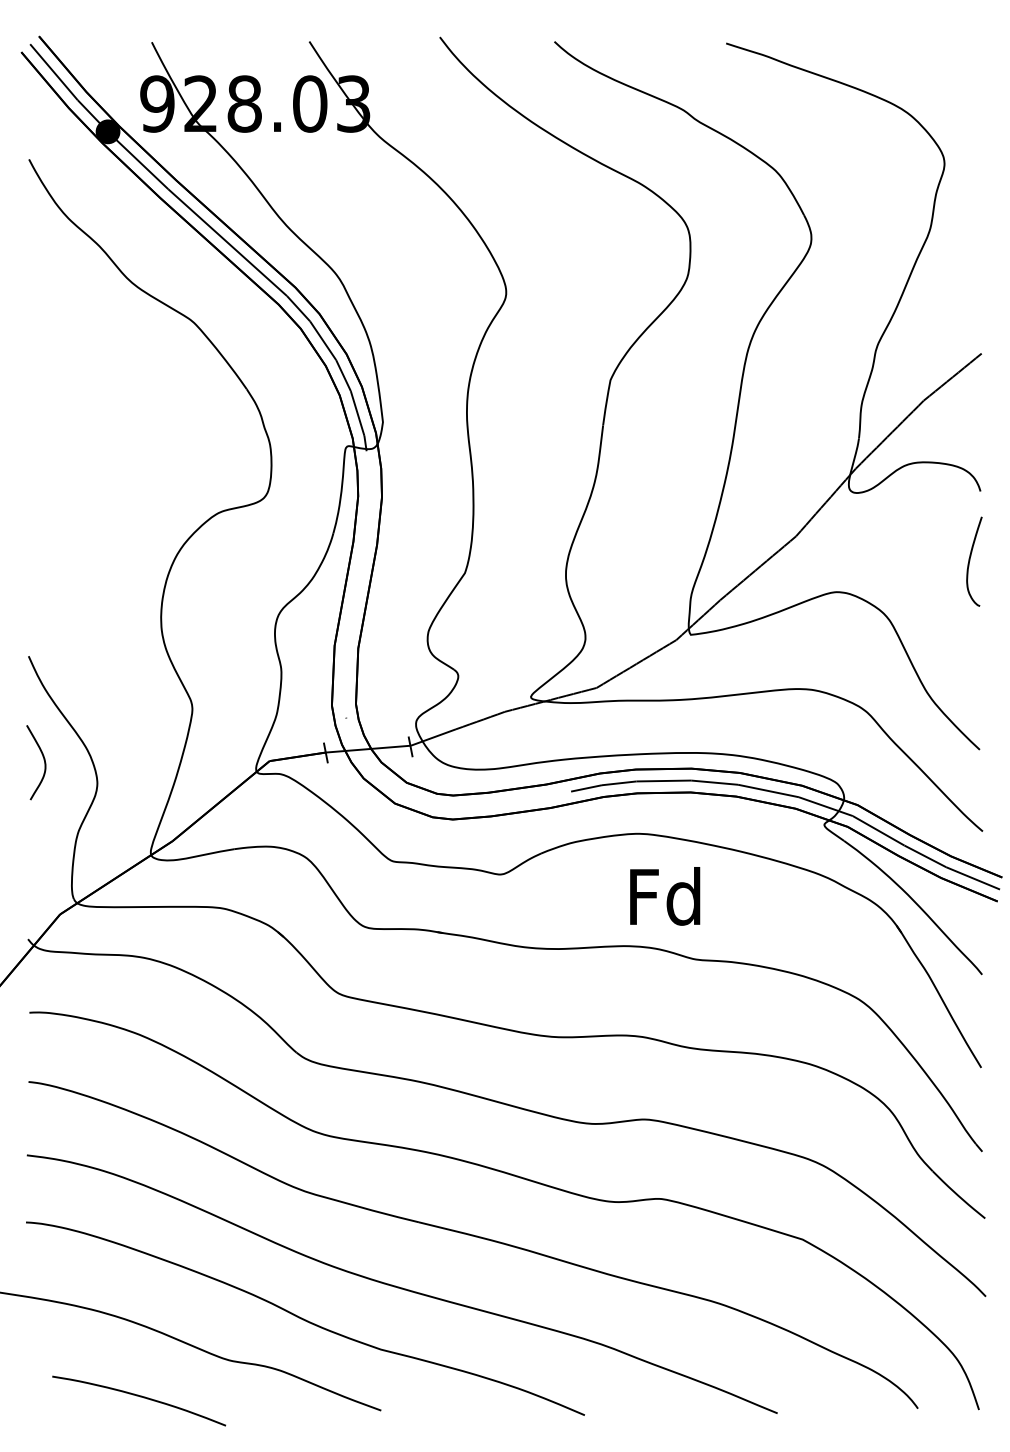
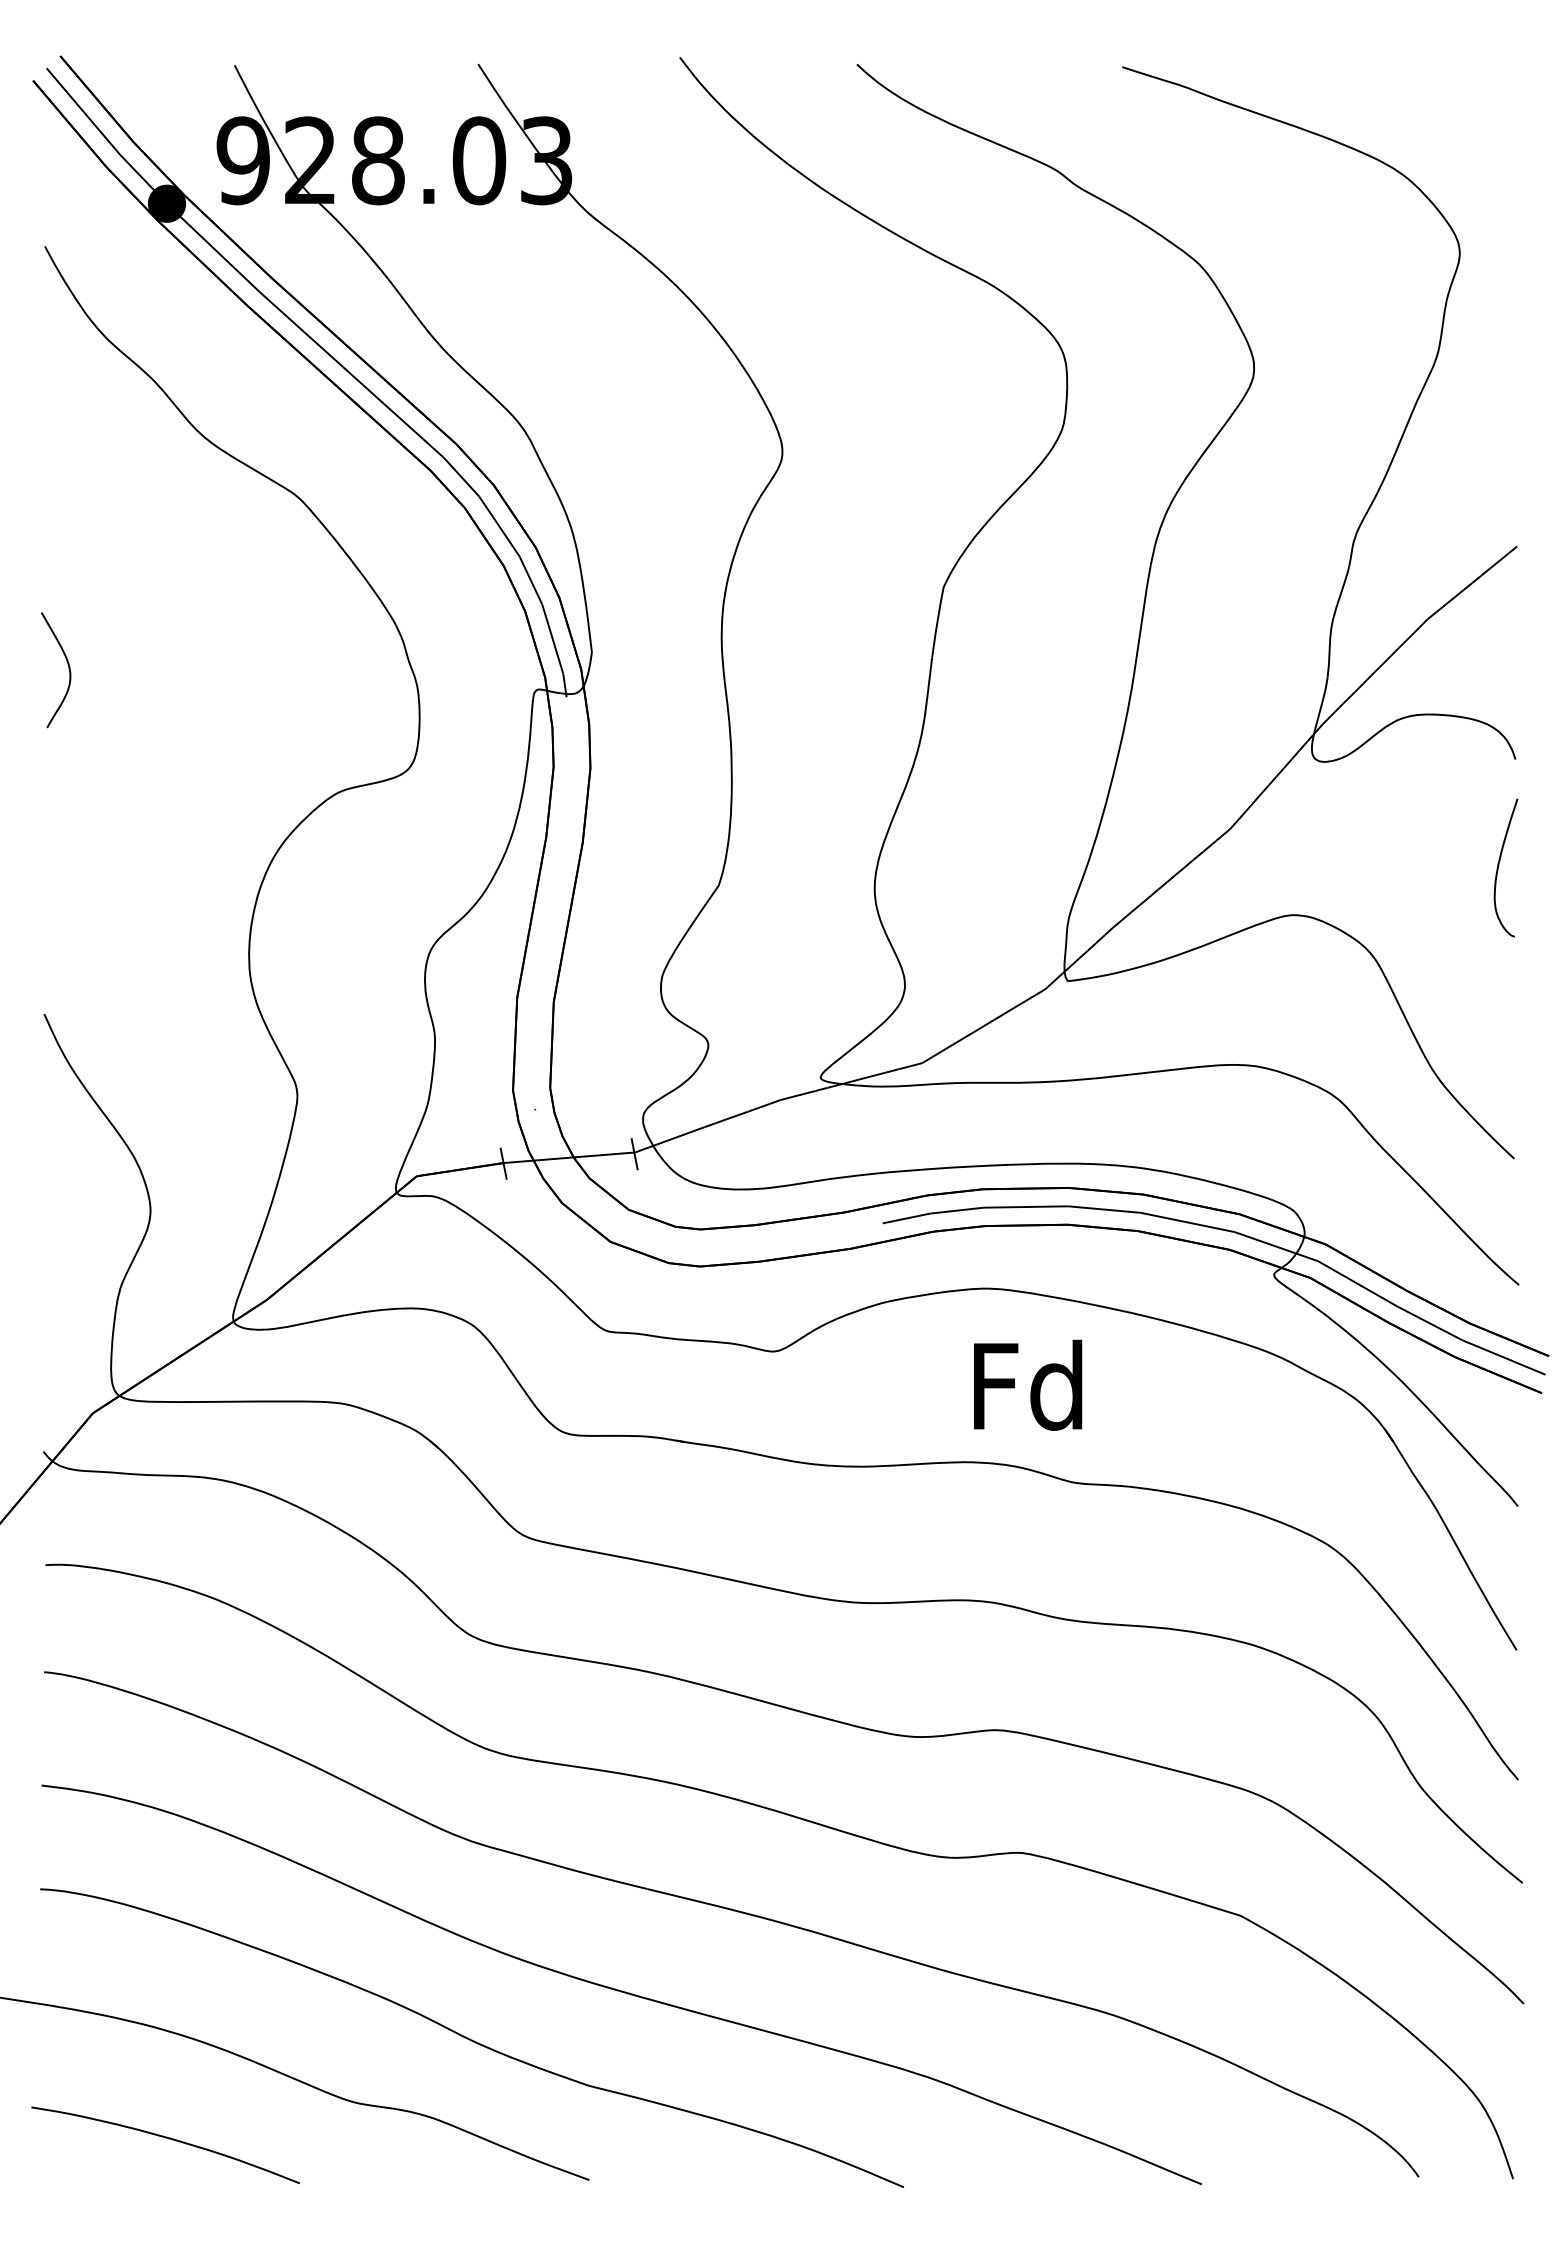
curve: (43, 760) -> (67, 666), moved
curve: (140, 1397) -> (167, 2139), moved

